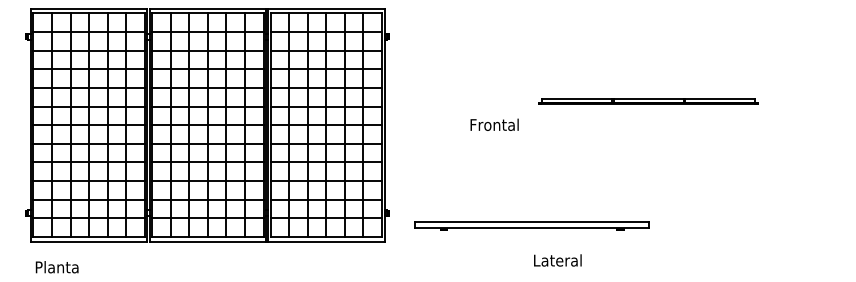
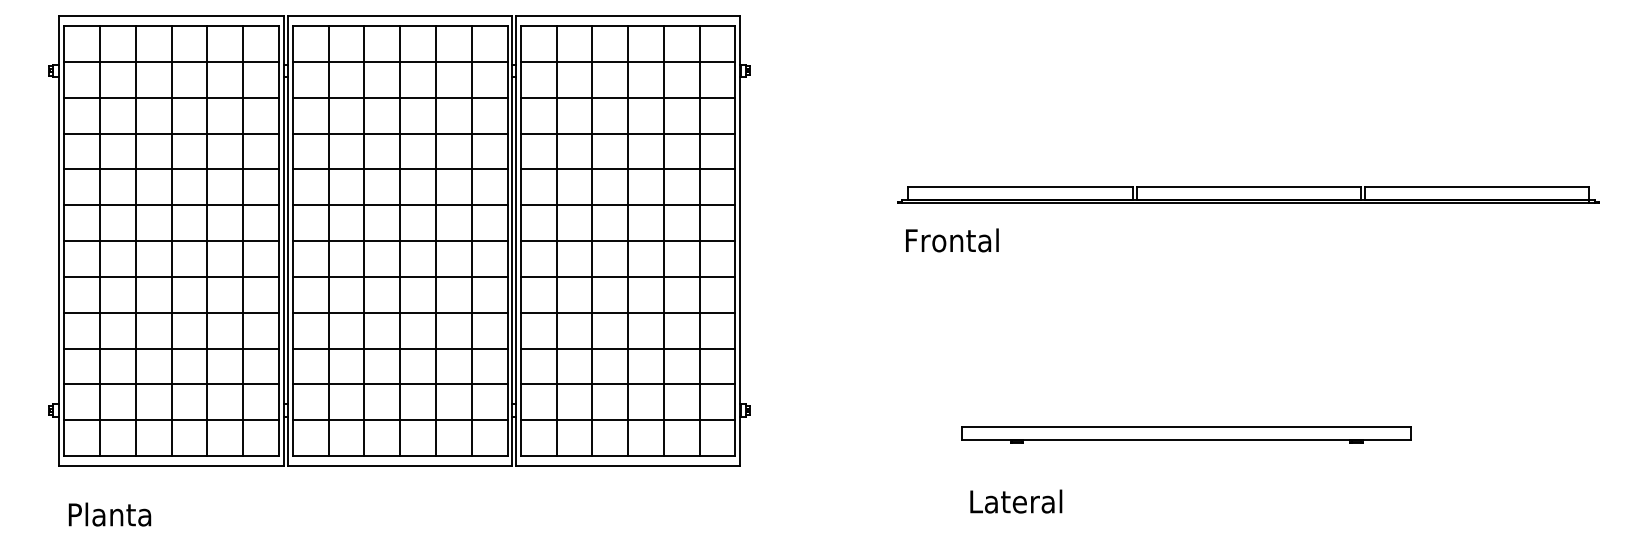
part: (648, 100) -> (1248, 193), size x1.67
part: (531, 225) -> (1185, 434), moved
text: (557, 260) -> (1015, 501), moved

